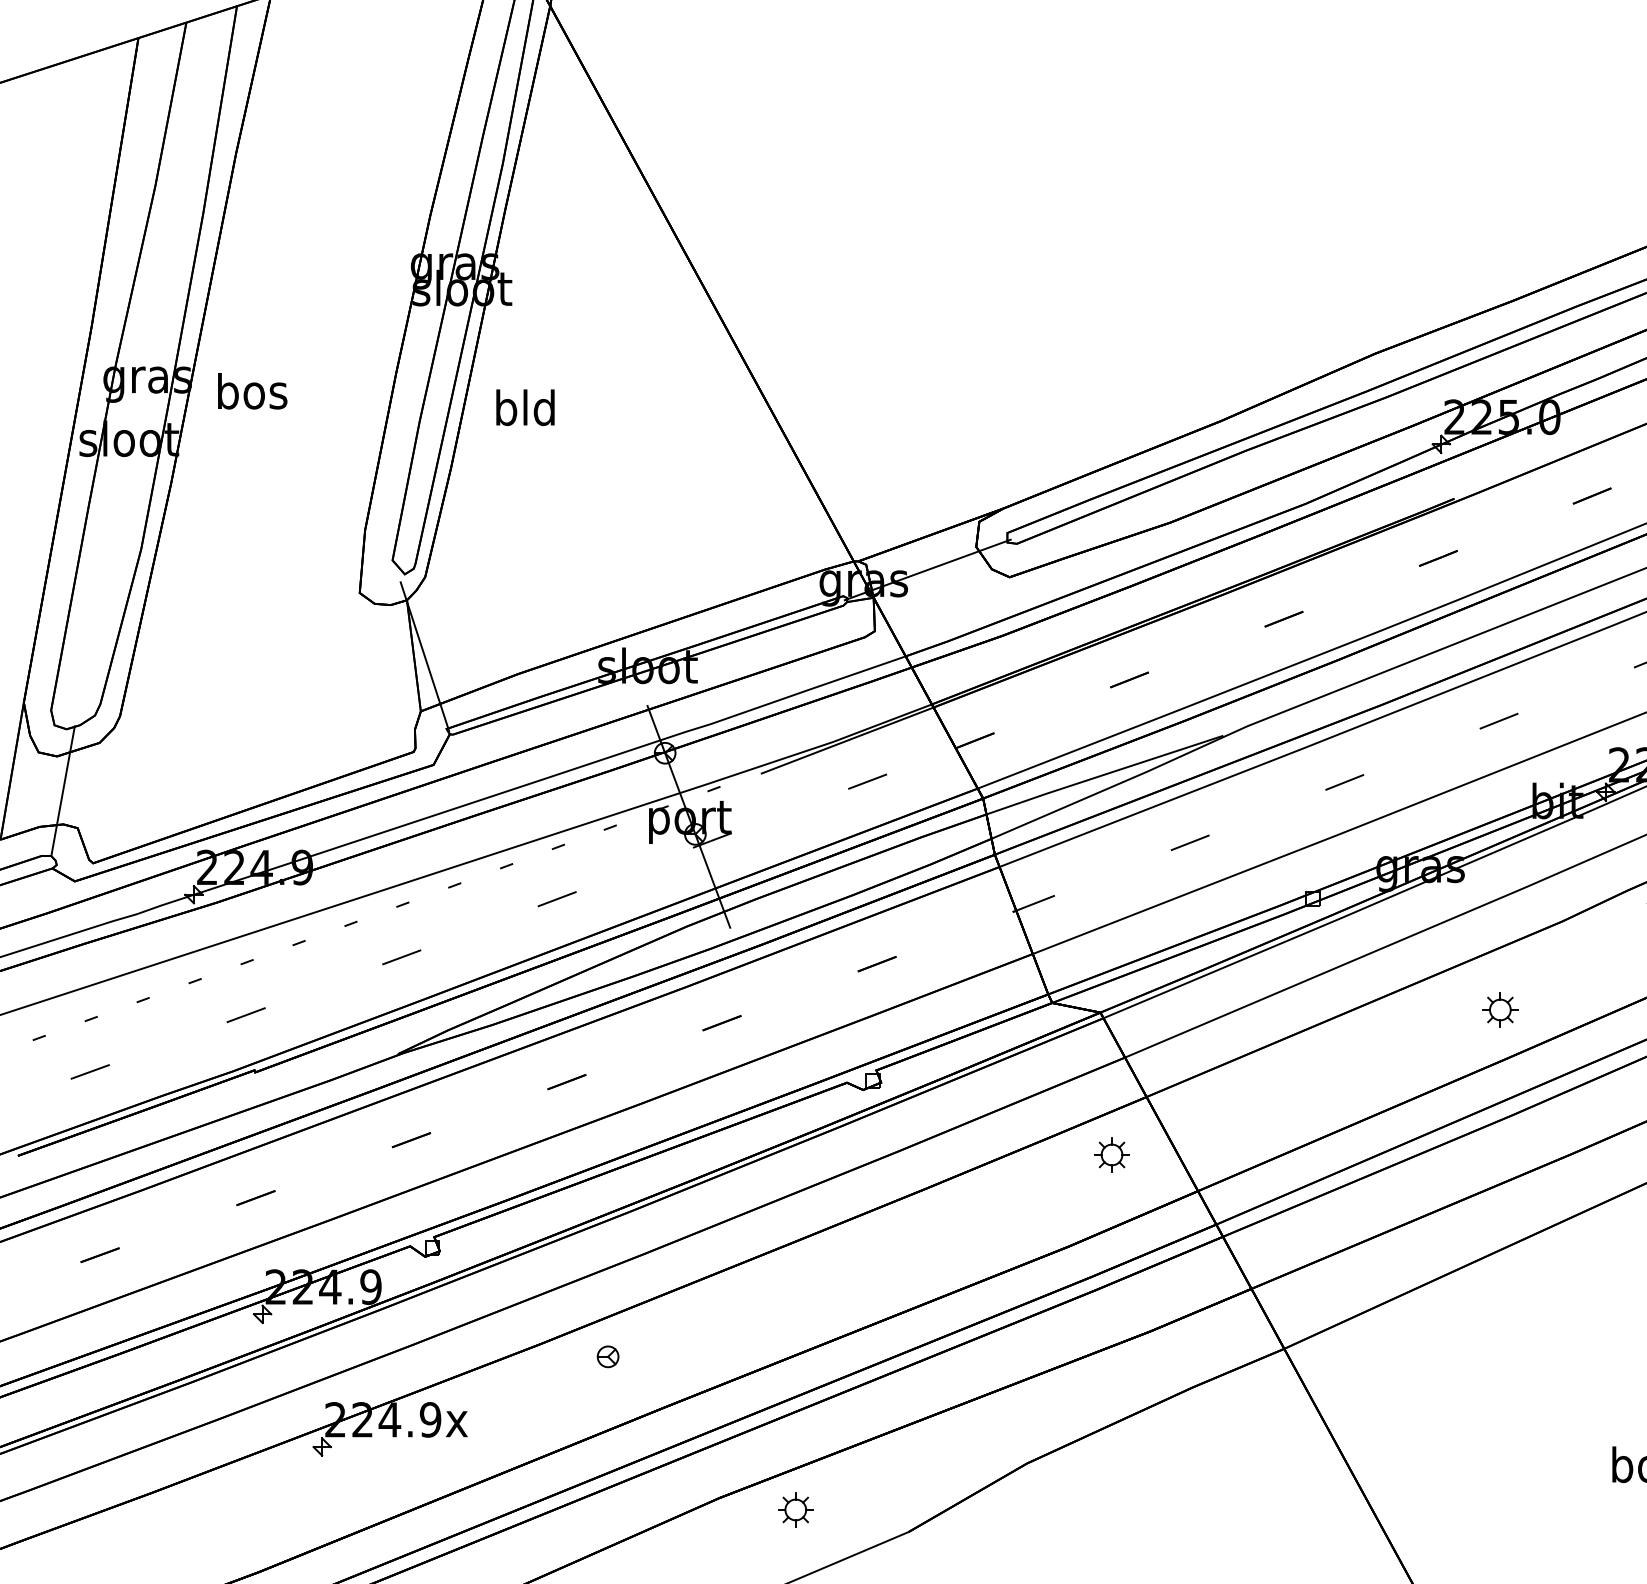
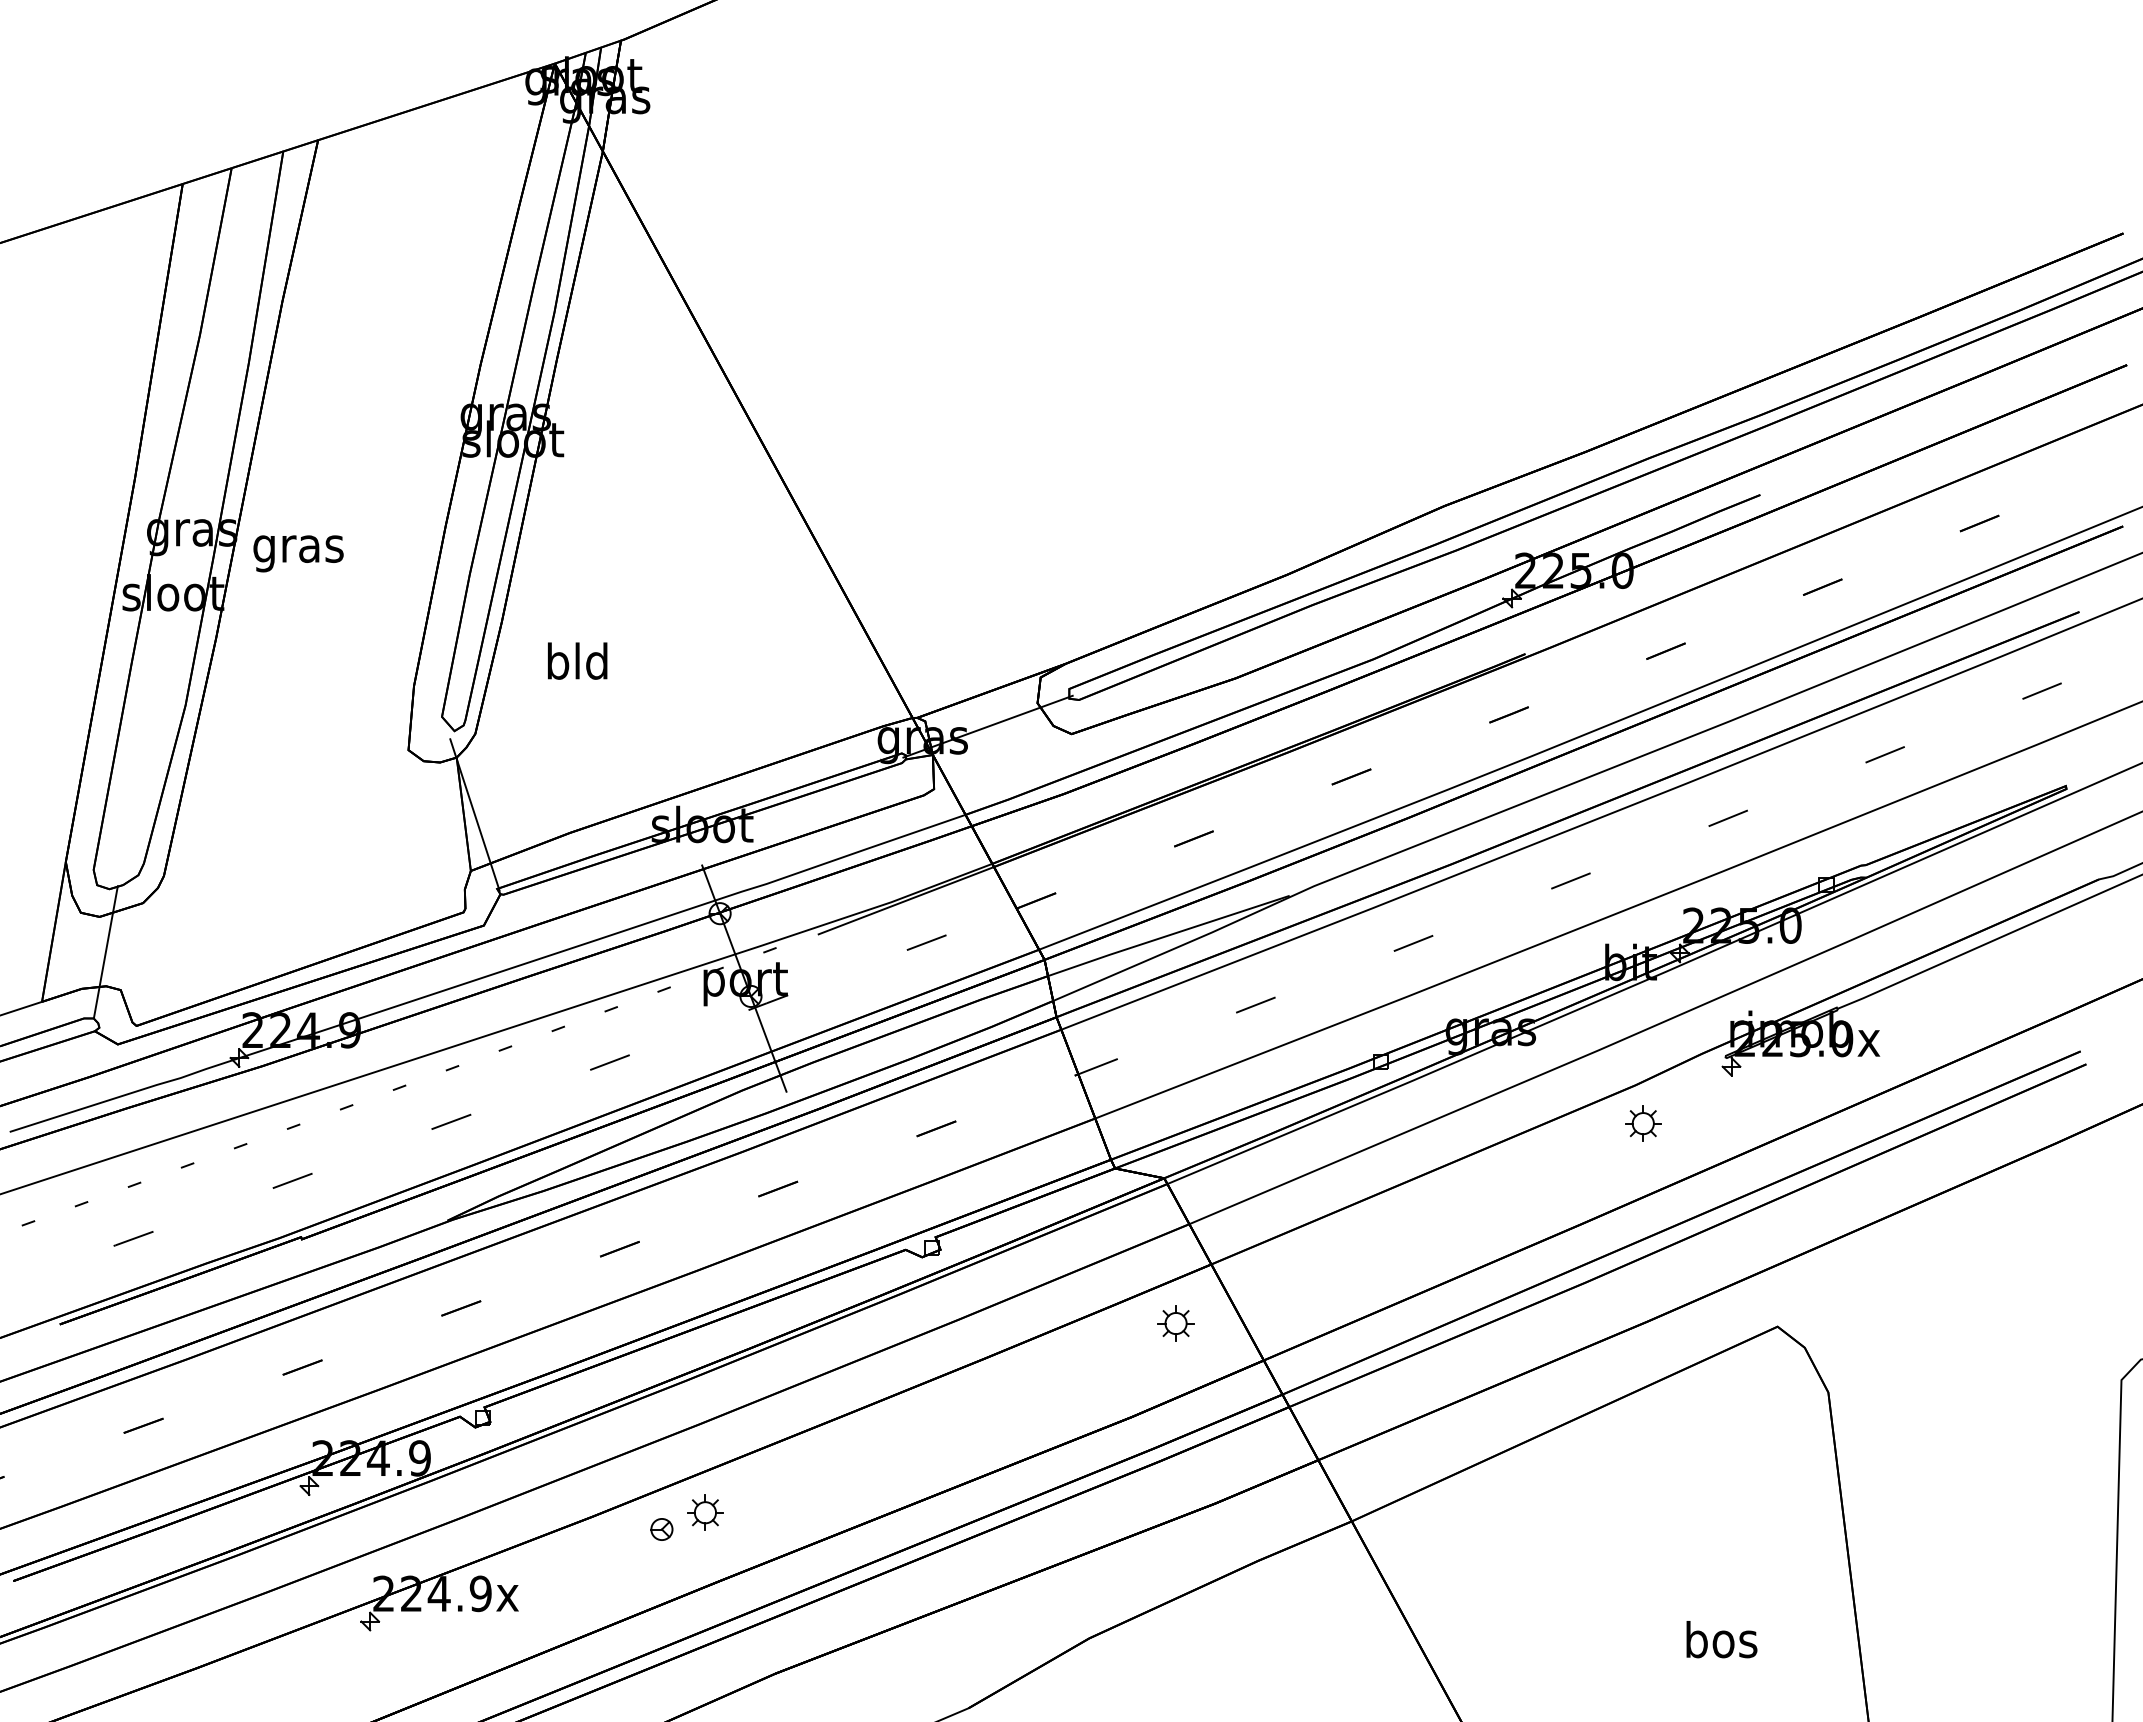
text: (251, 395) -> (298, 548), bos -> gras
text: (525, 407) -> (577, 660), moved
part: (1500, 1009) -> (1643, 1123), moved
part: (795, 1509) -> (705, 1512), moved

